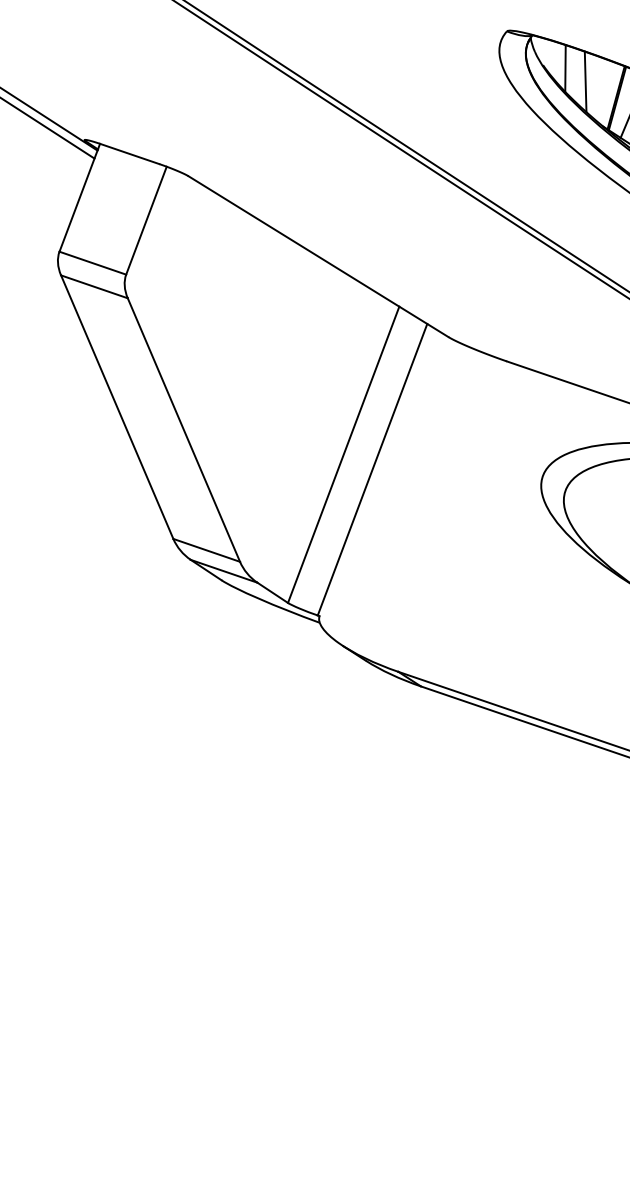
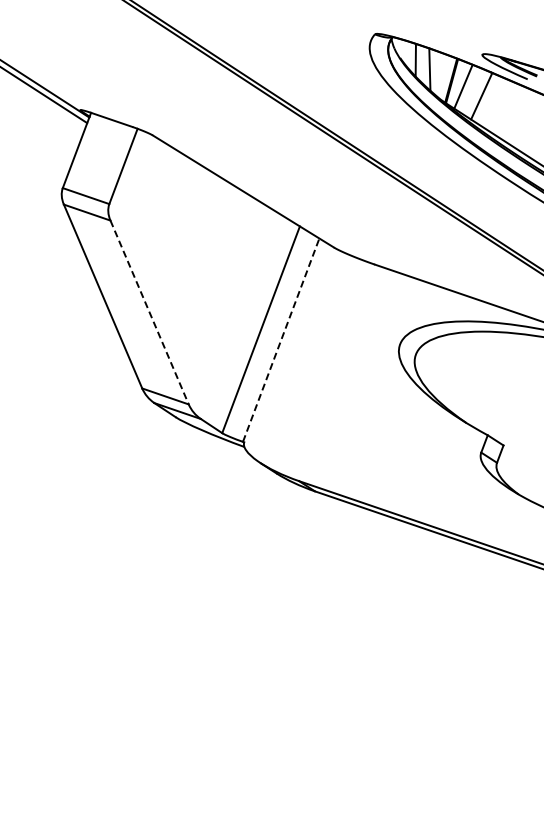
line: (183, 430) -> (149, 312), solid -> dashed
line: (372, 470) -> (281, 340), solid -> dashed

